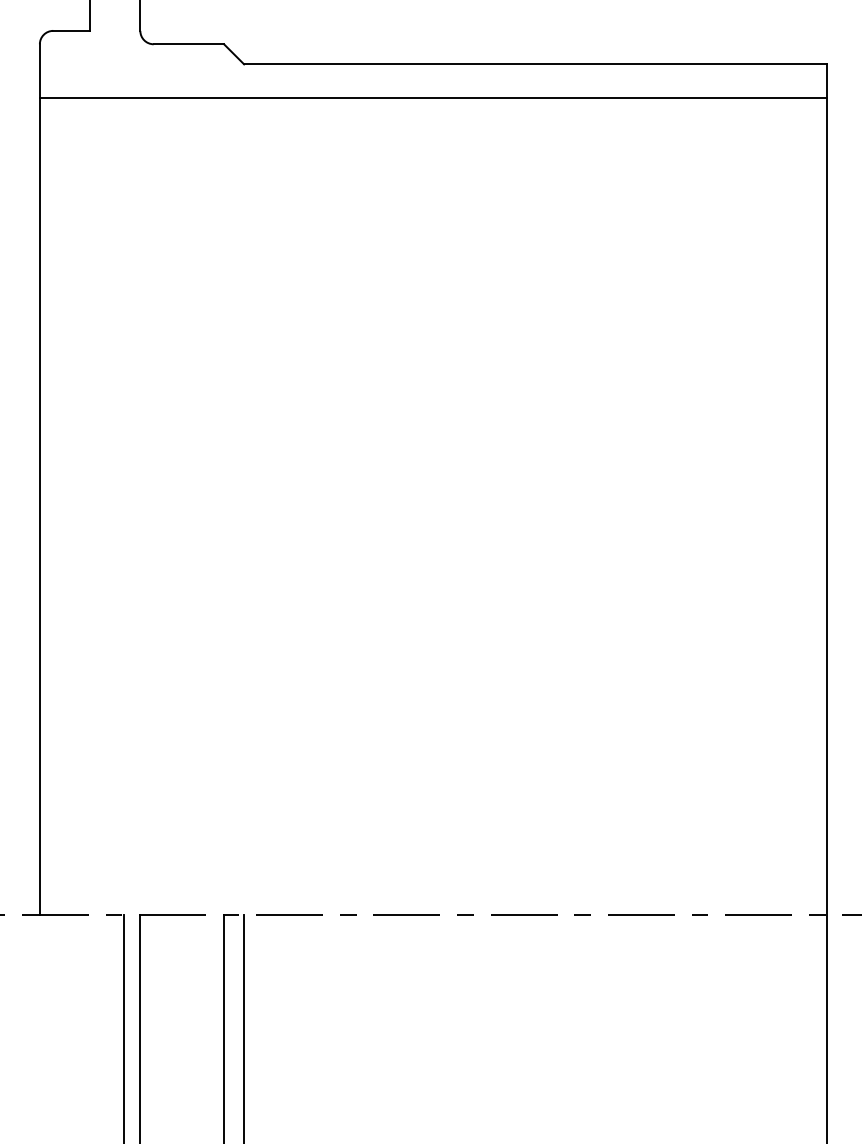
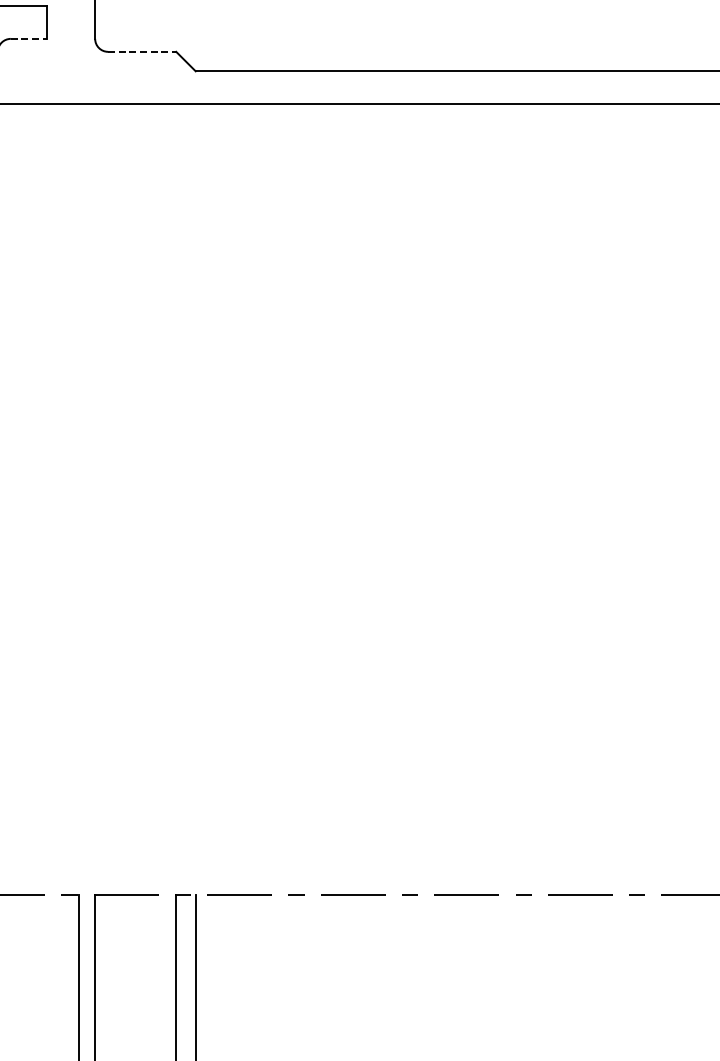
line: (72, 30) -> (29, 38), solid -> dashed
line: (189, 44) -> (142, 52), solid -> dashed

